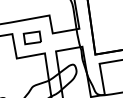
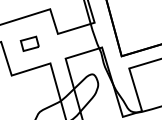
part: (31, 37) -> (28, 43), size x0.7

